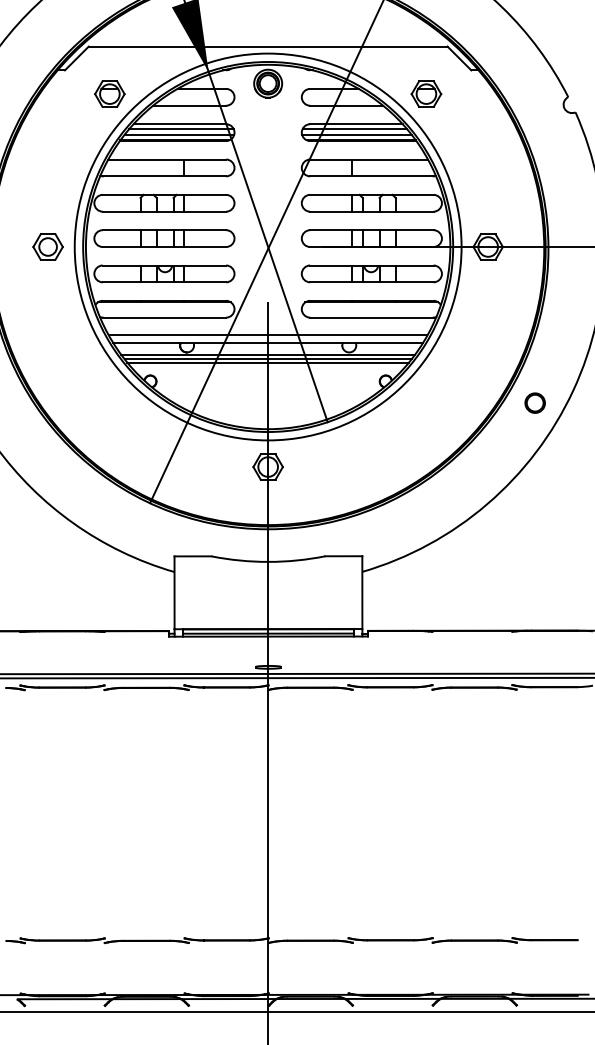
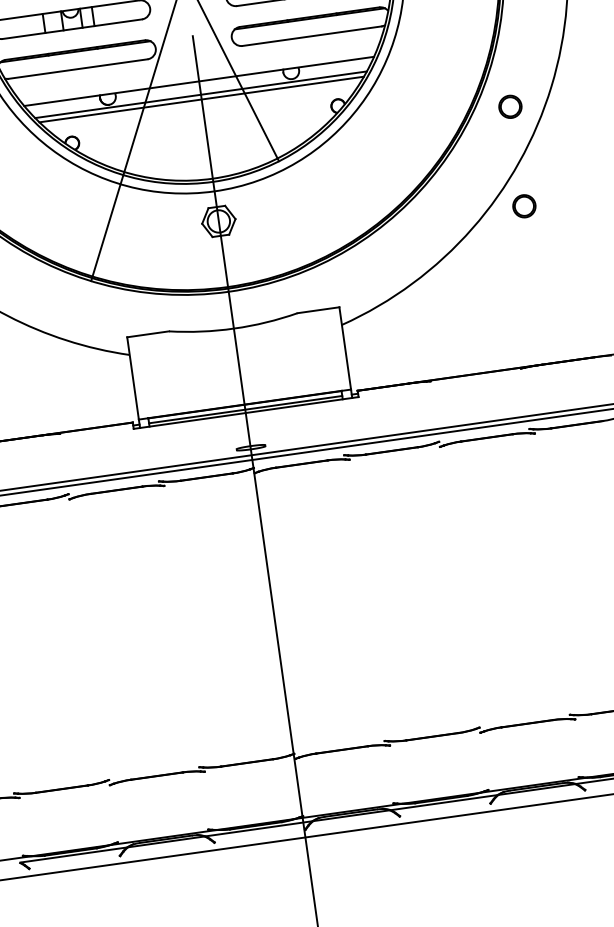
line: (267, 335) -> (197, 72), removed
line: (267, 362) -> (201, 103), removed
circle: (534, 490) -> (523, 205), added

